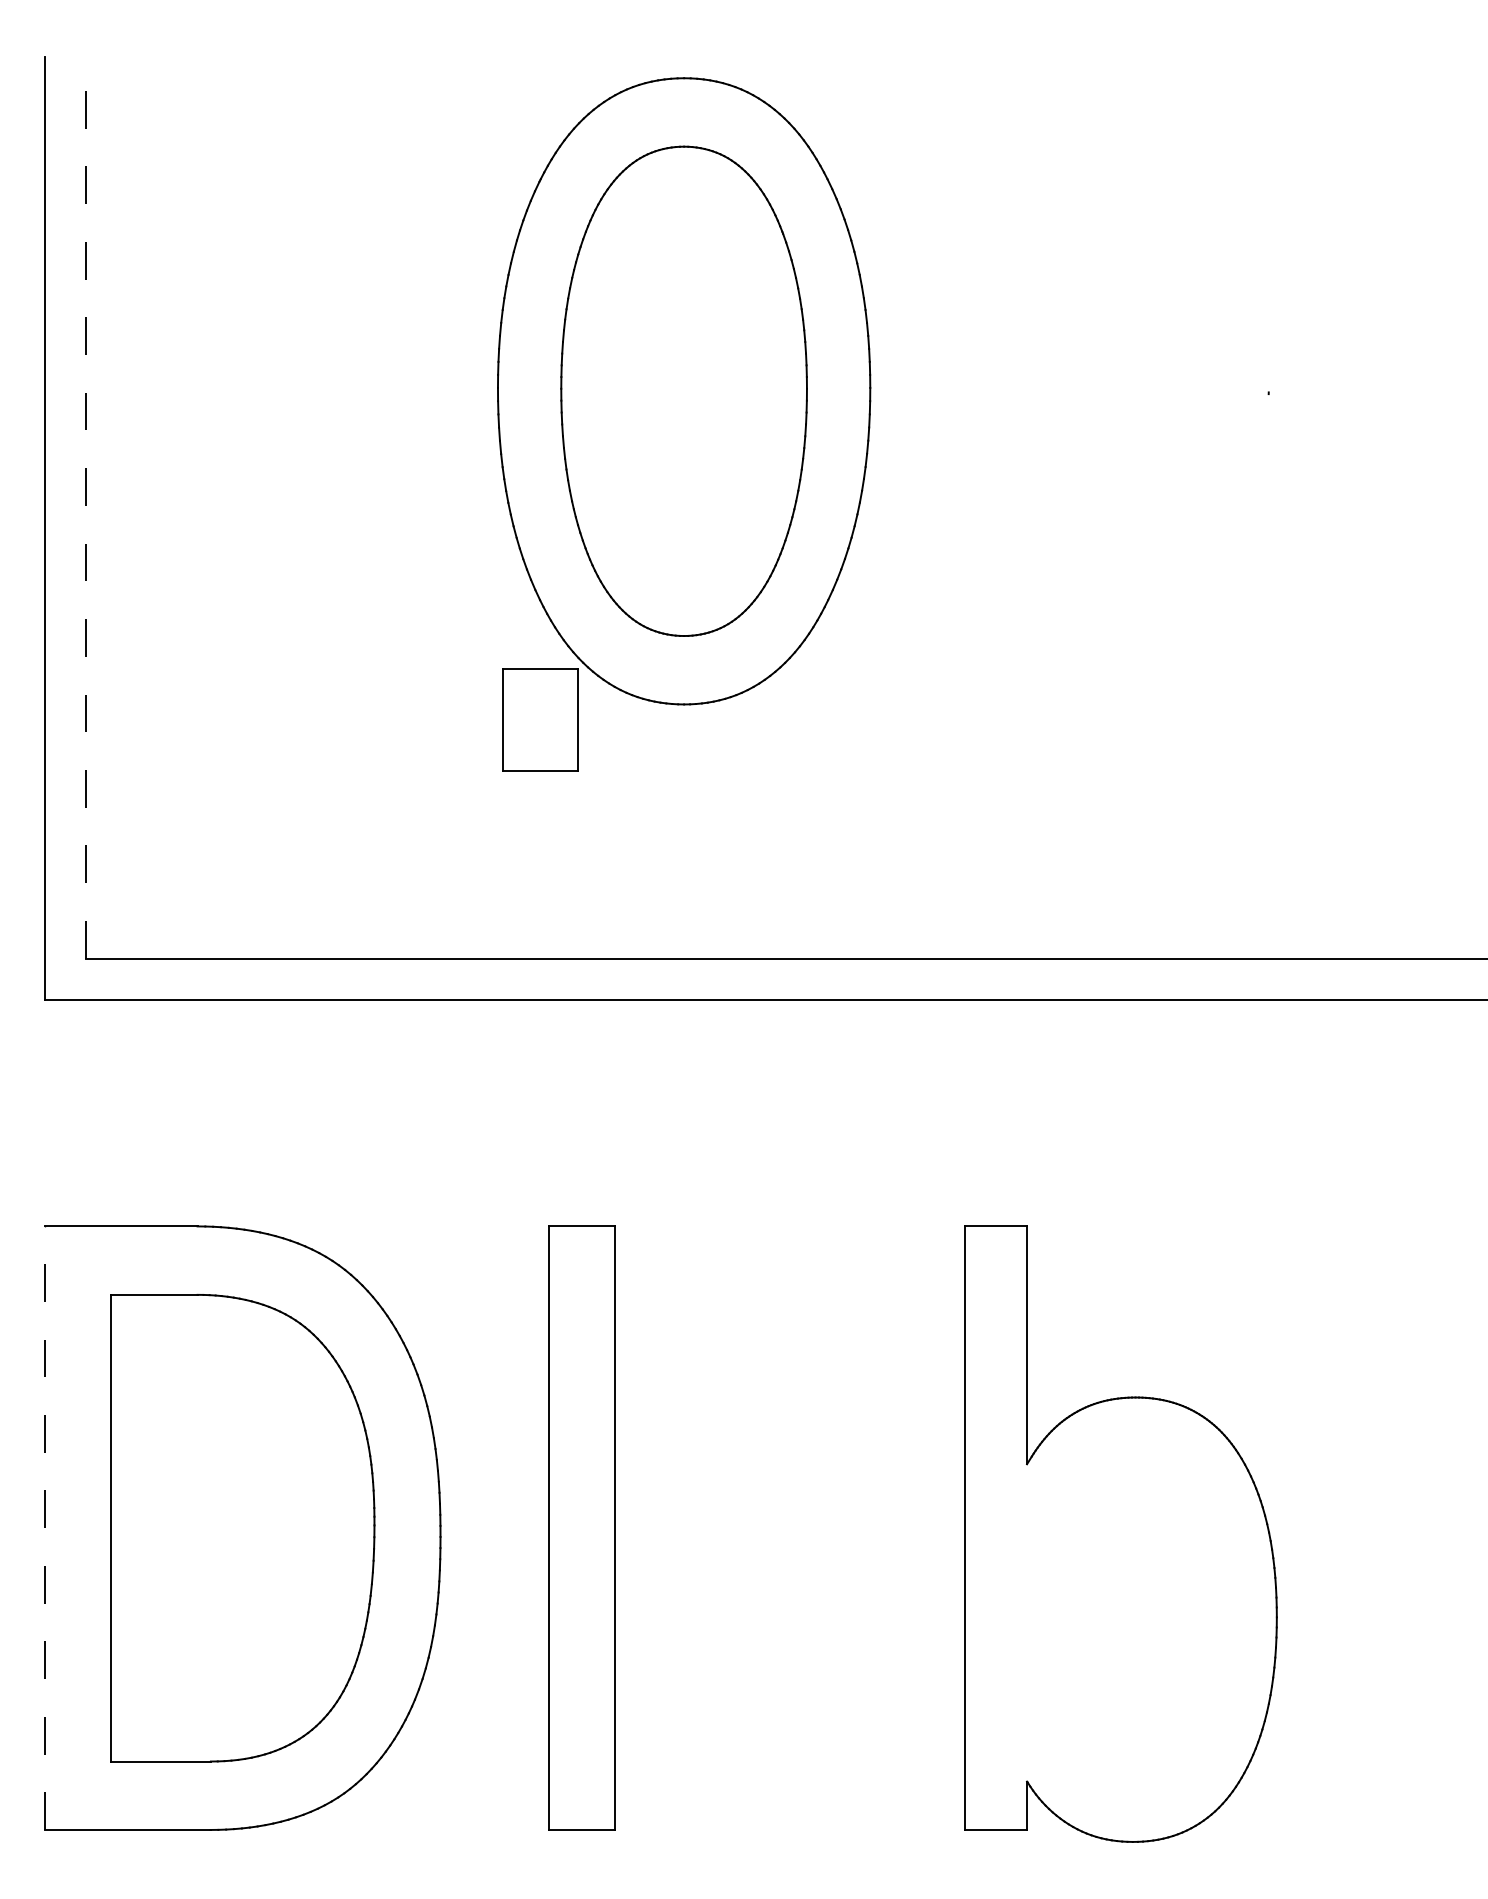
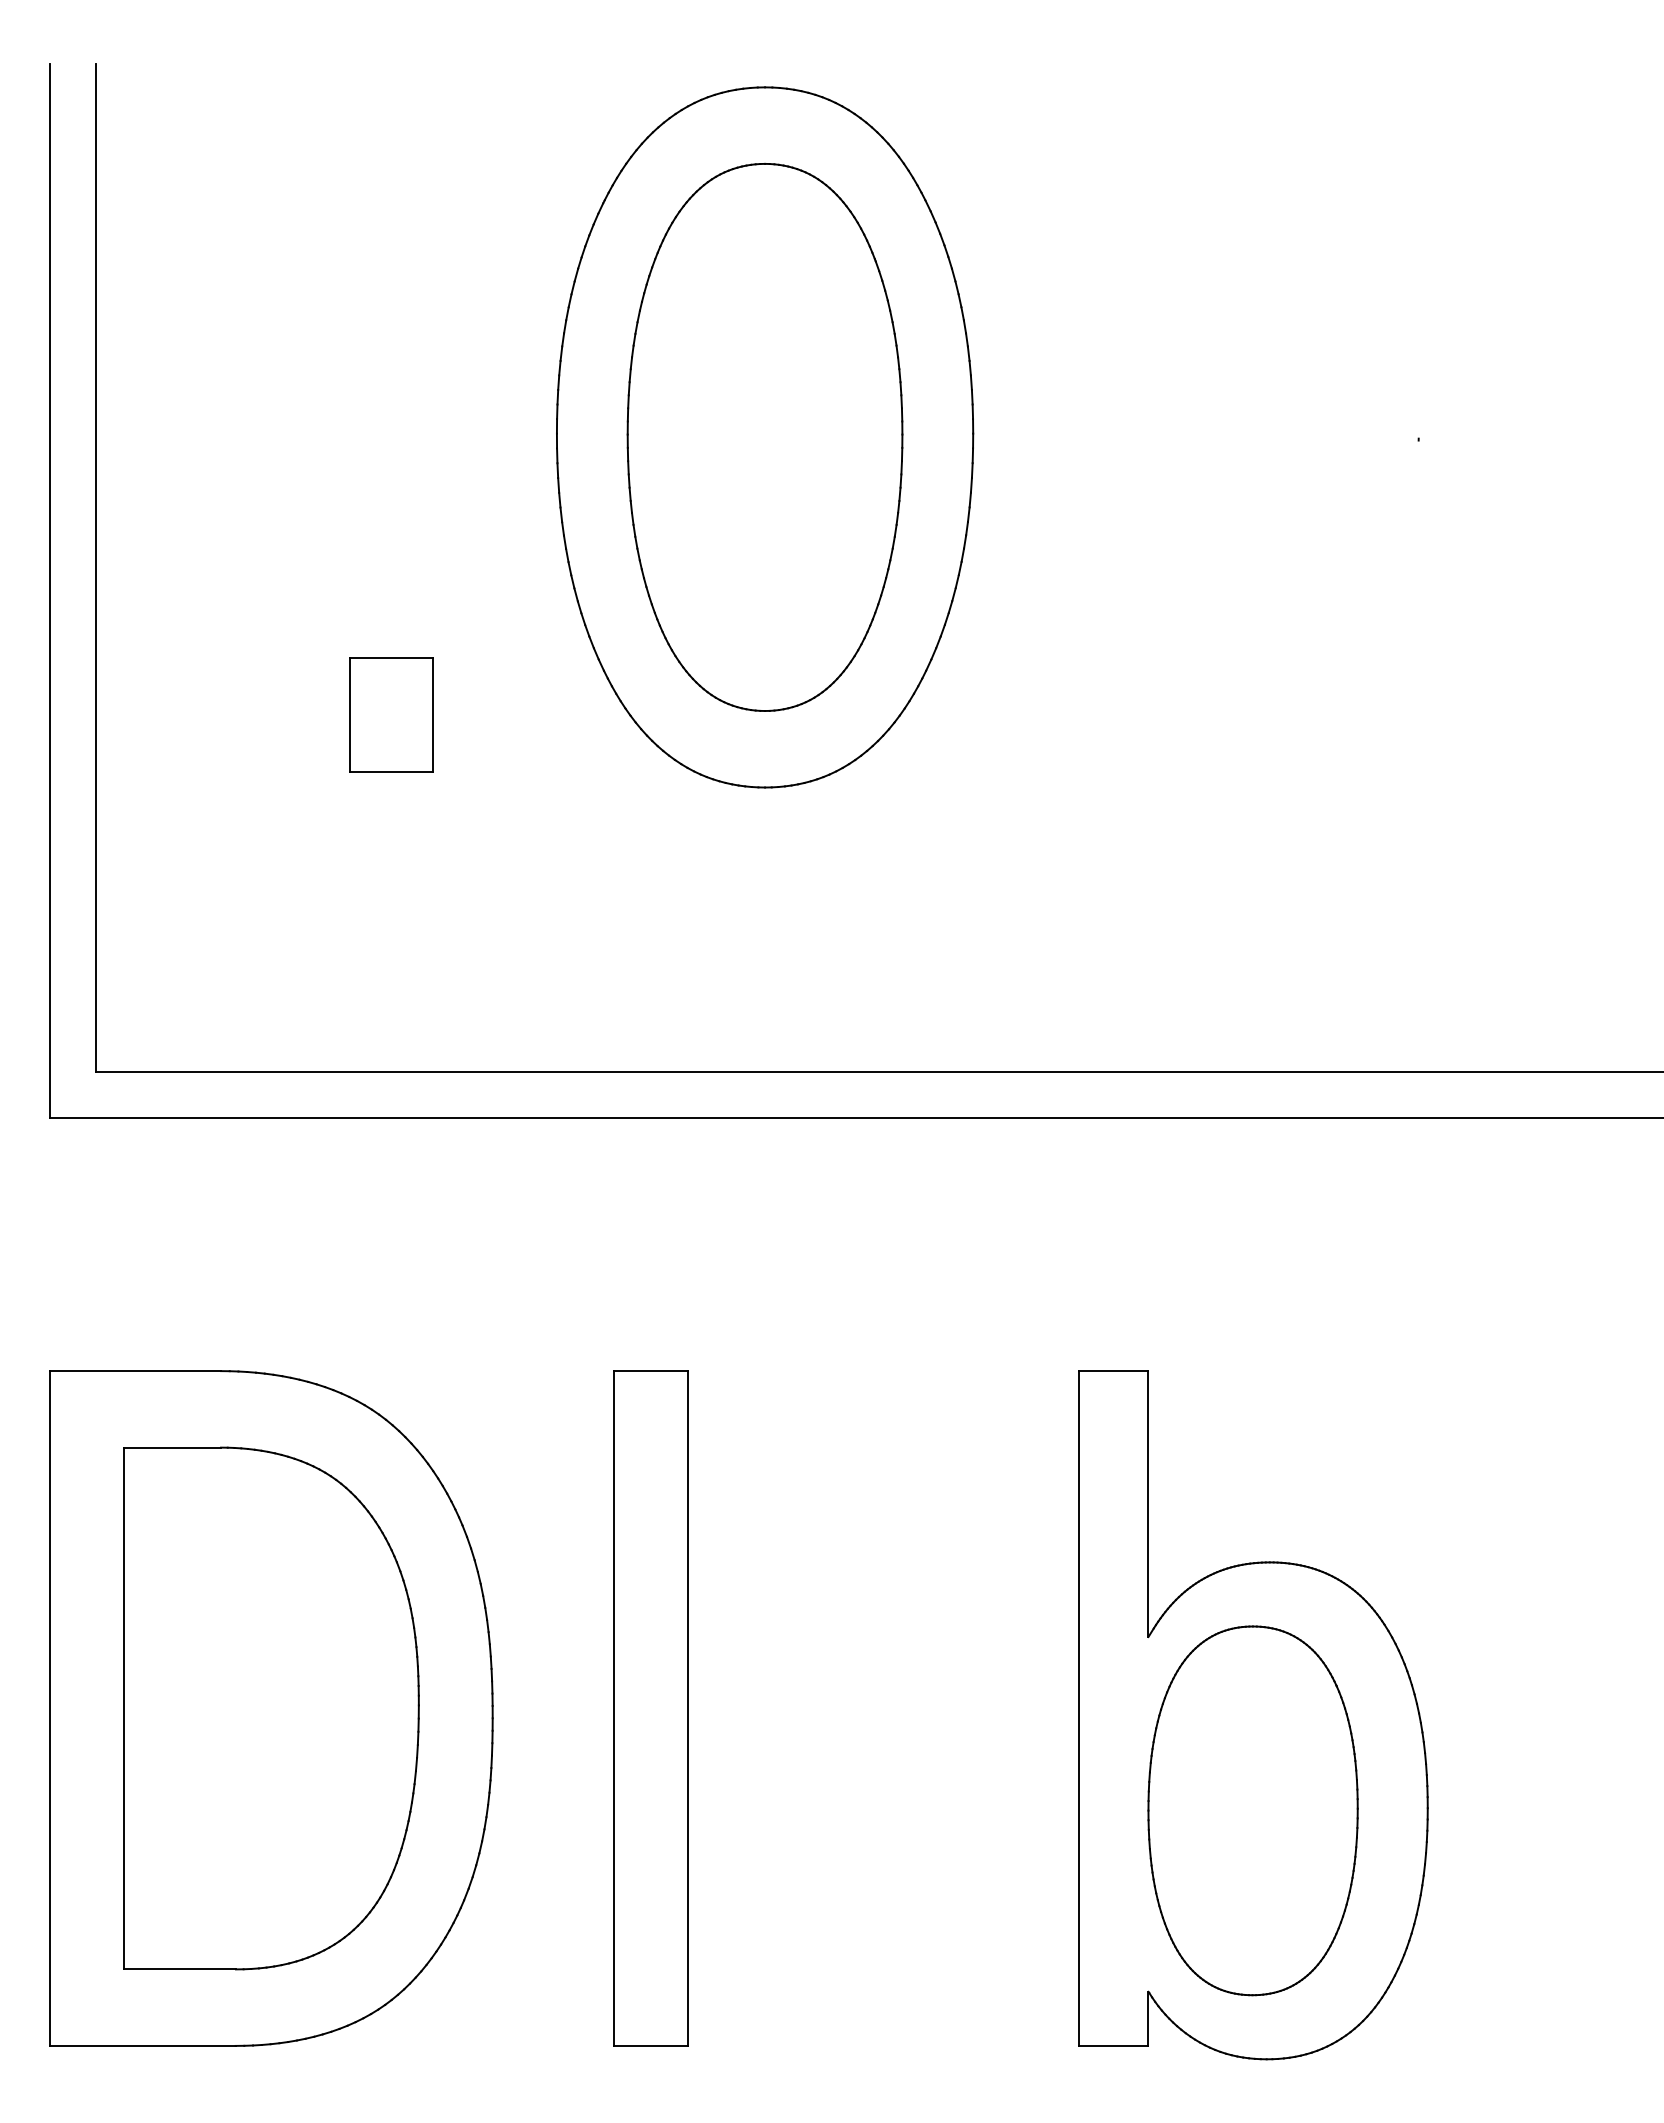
line: (86, 507) -> (96, 567), dashed -> solid
part: (540, 719) -> (391, 714), moved
line: (45, 1528) -> (50, 1708), dashed -> solid
part: (1120, 1619) -> (1252, 1810), added

